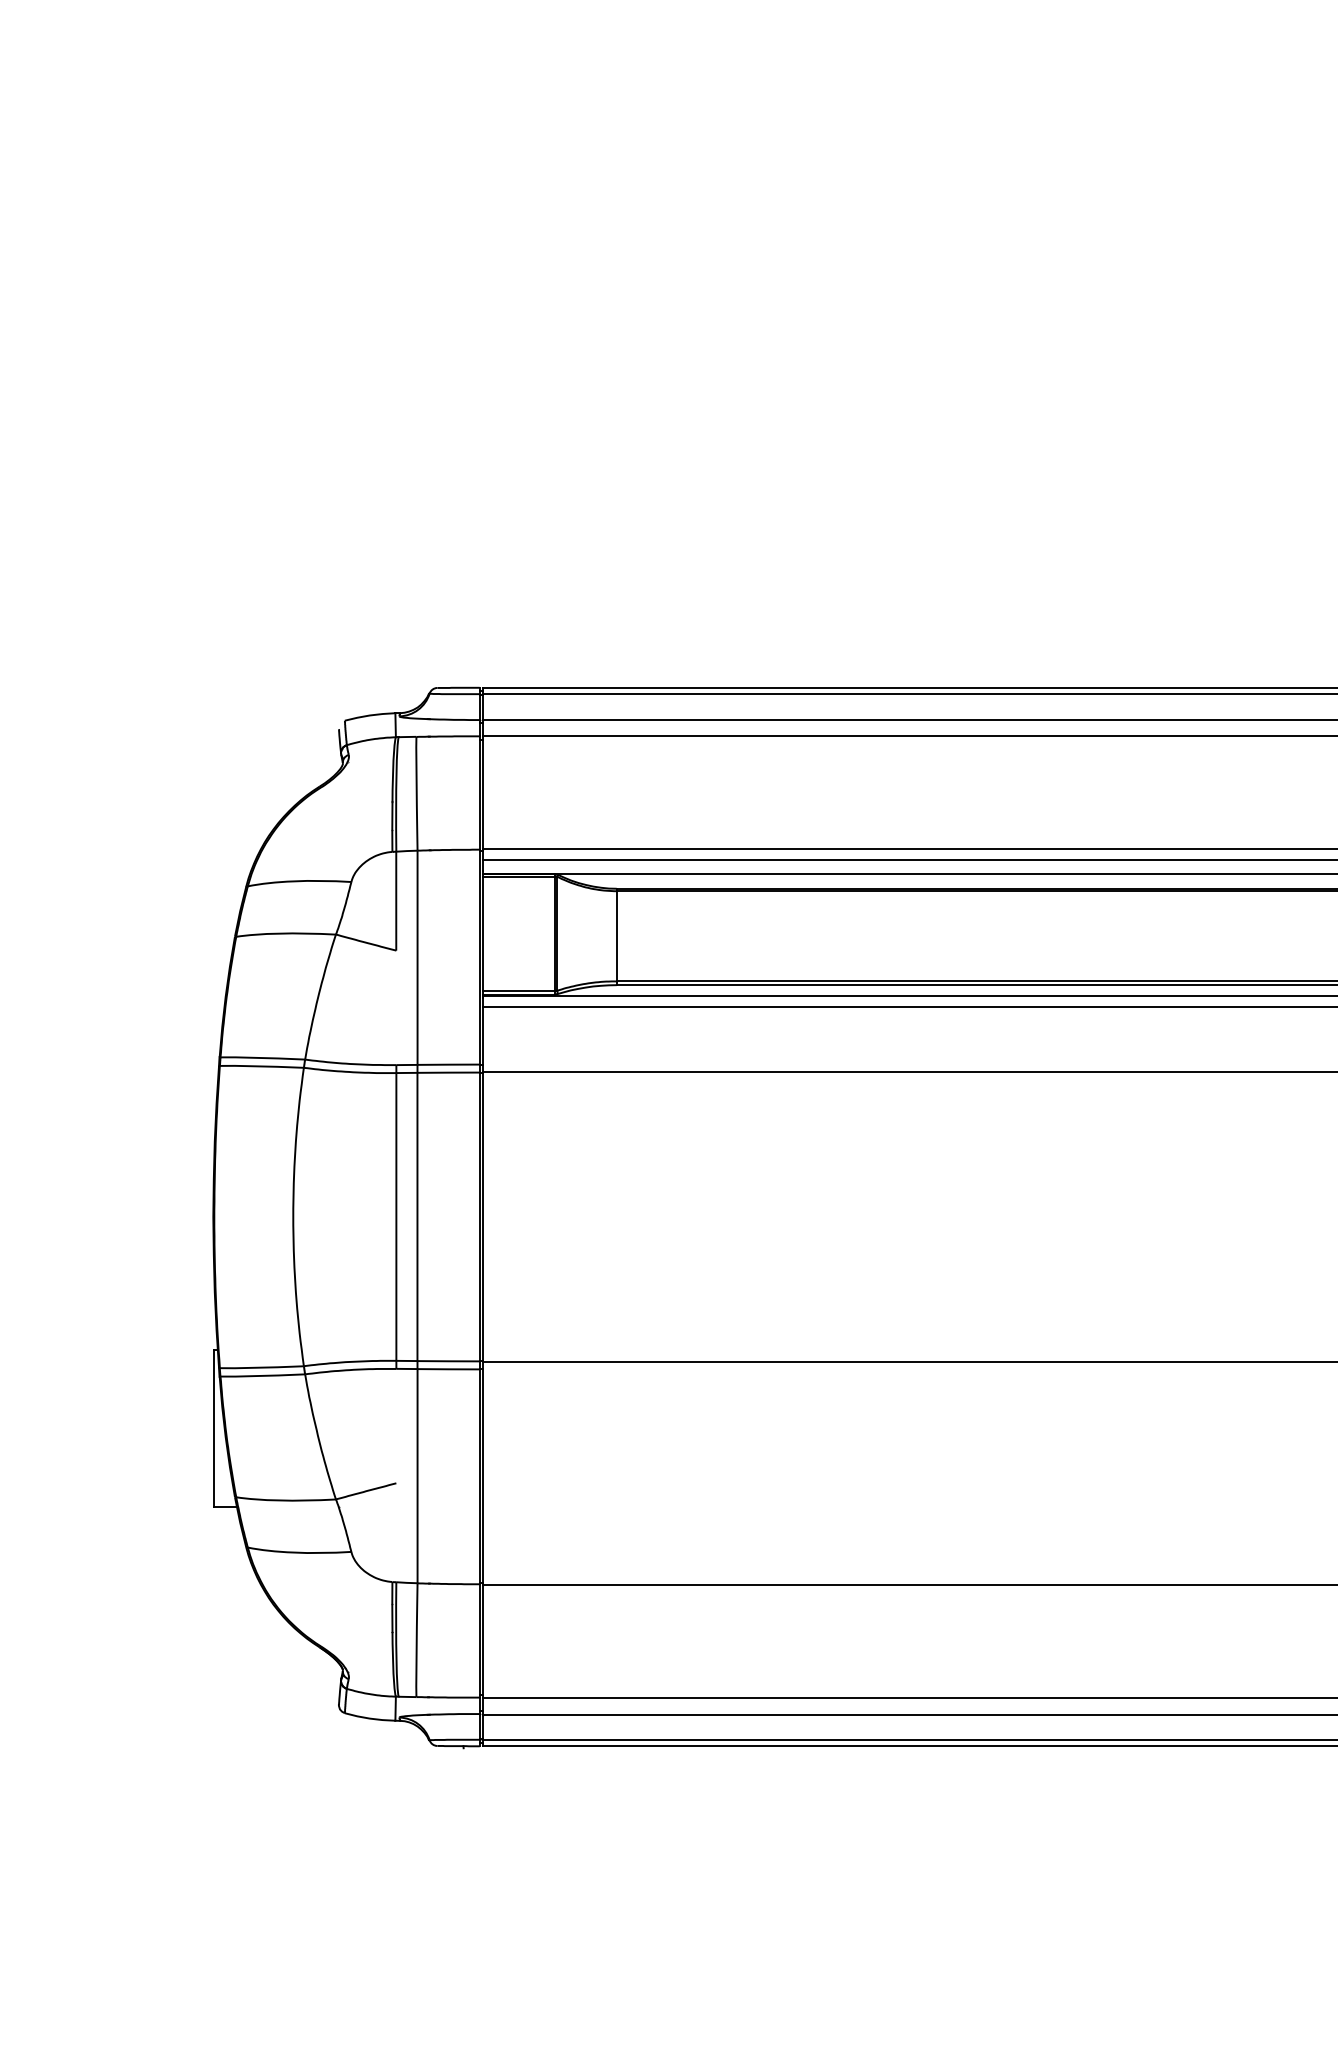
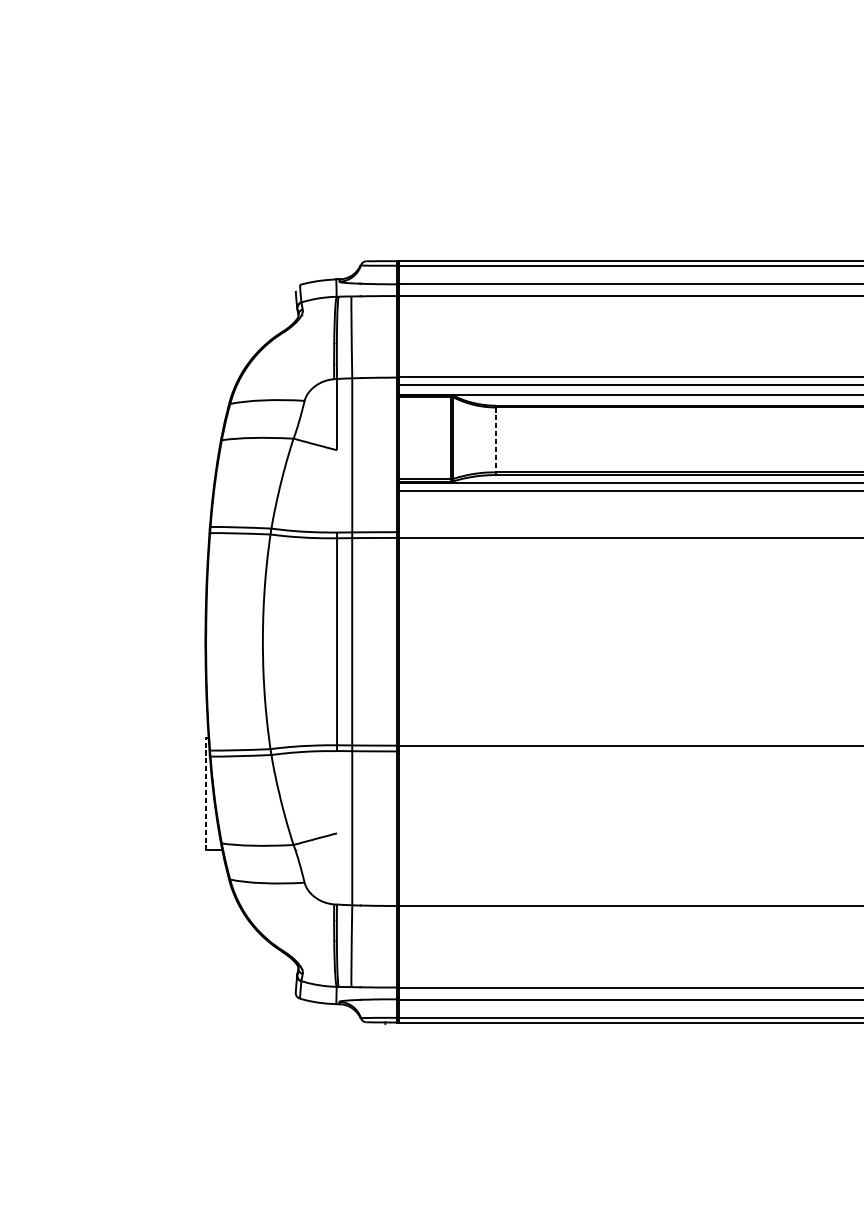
line: (616, 936) -> (495, 440), solid -> dashed
line: (214, 1428) -> (206, 793), solid -> dashed

